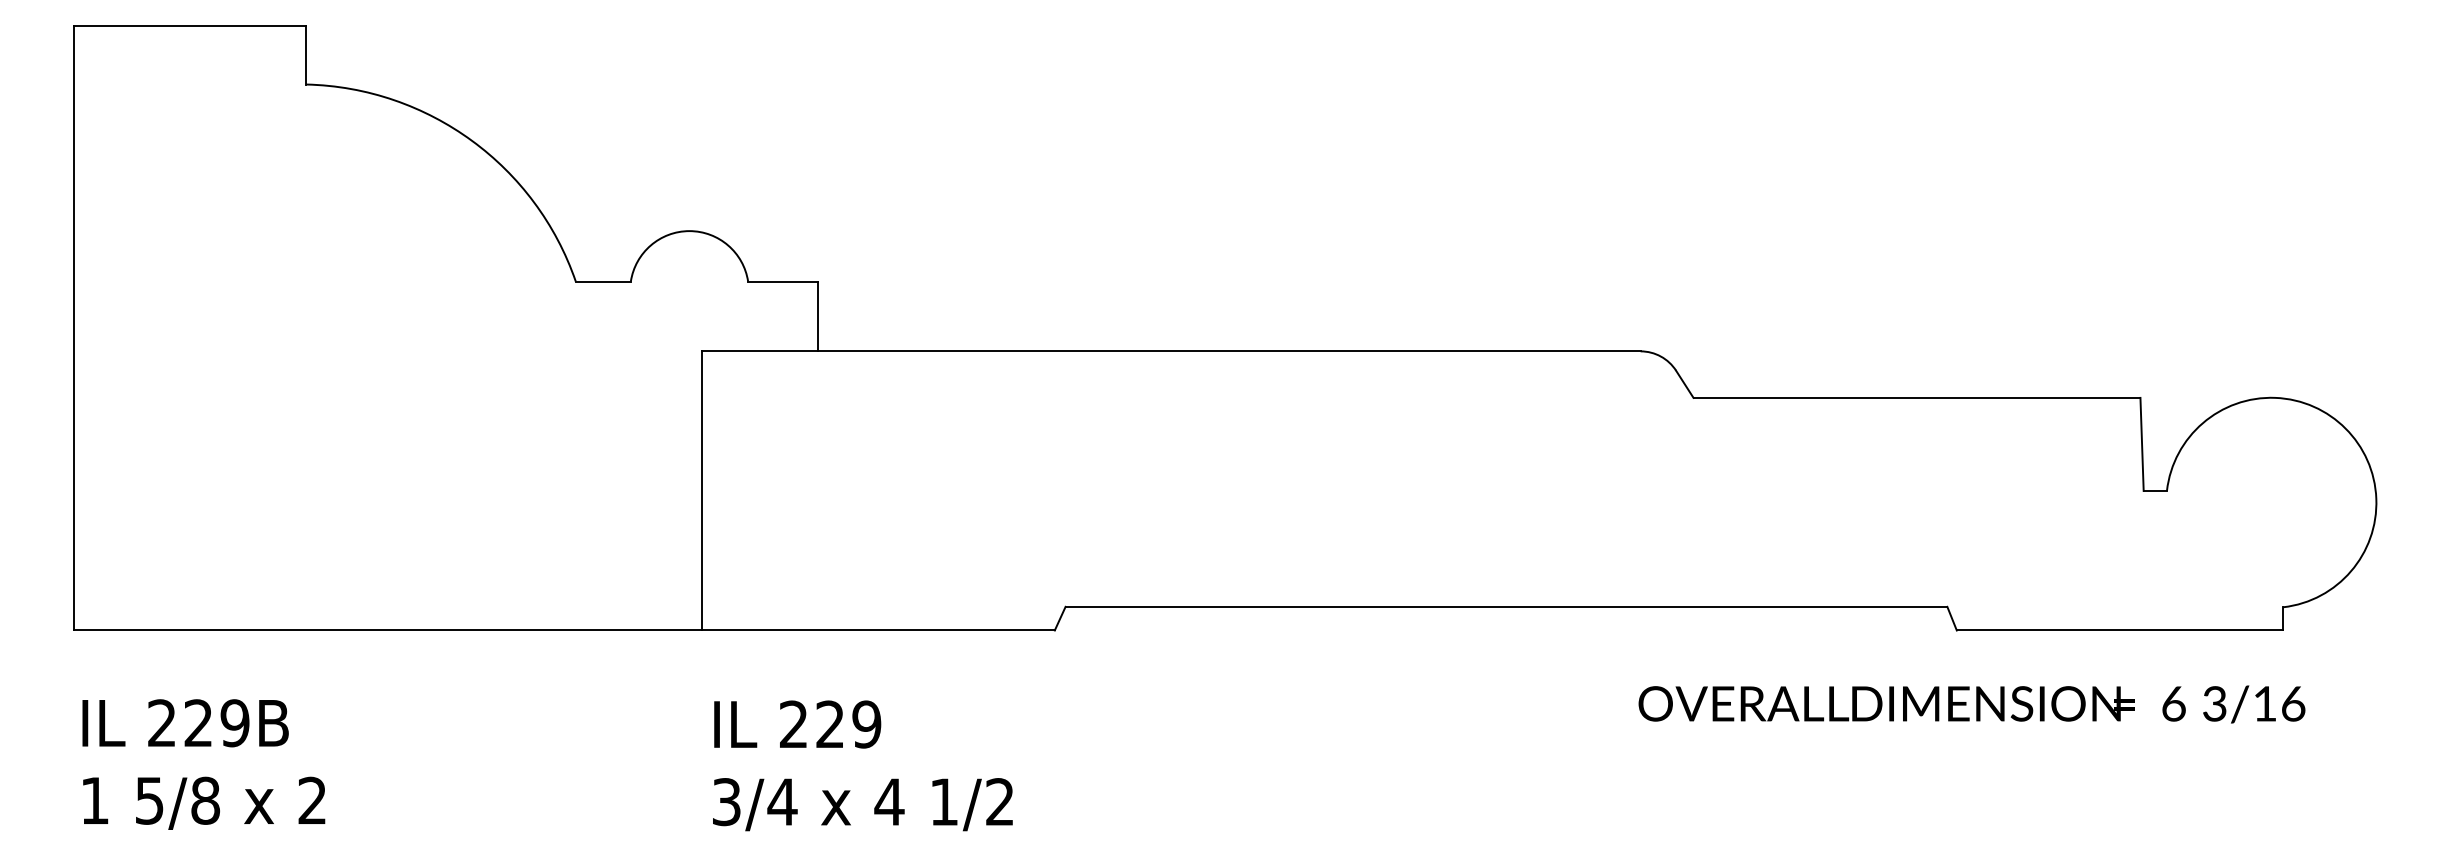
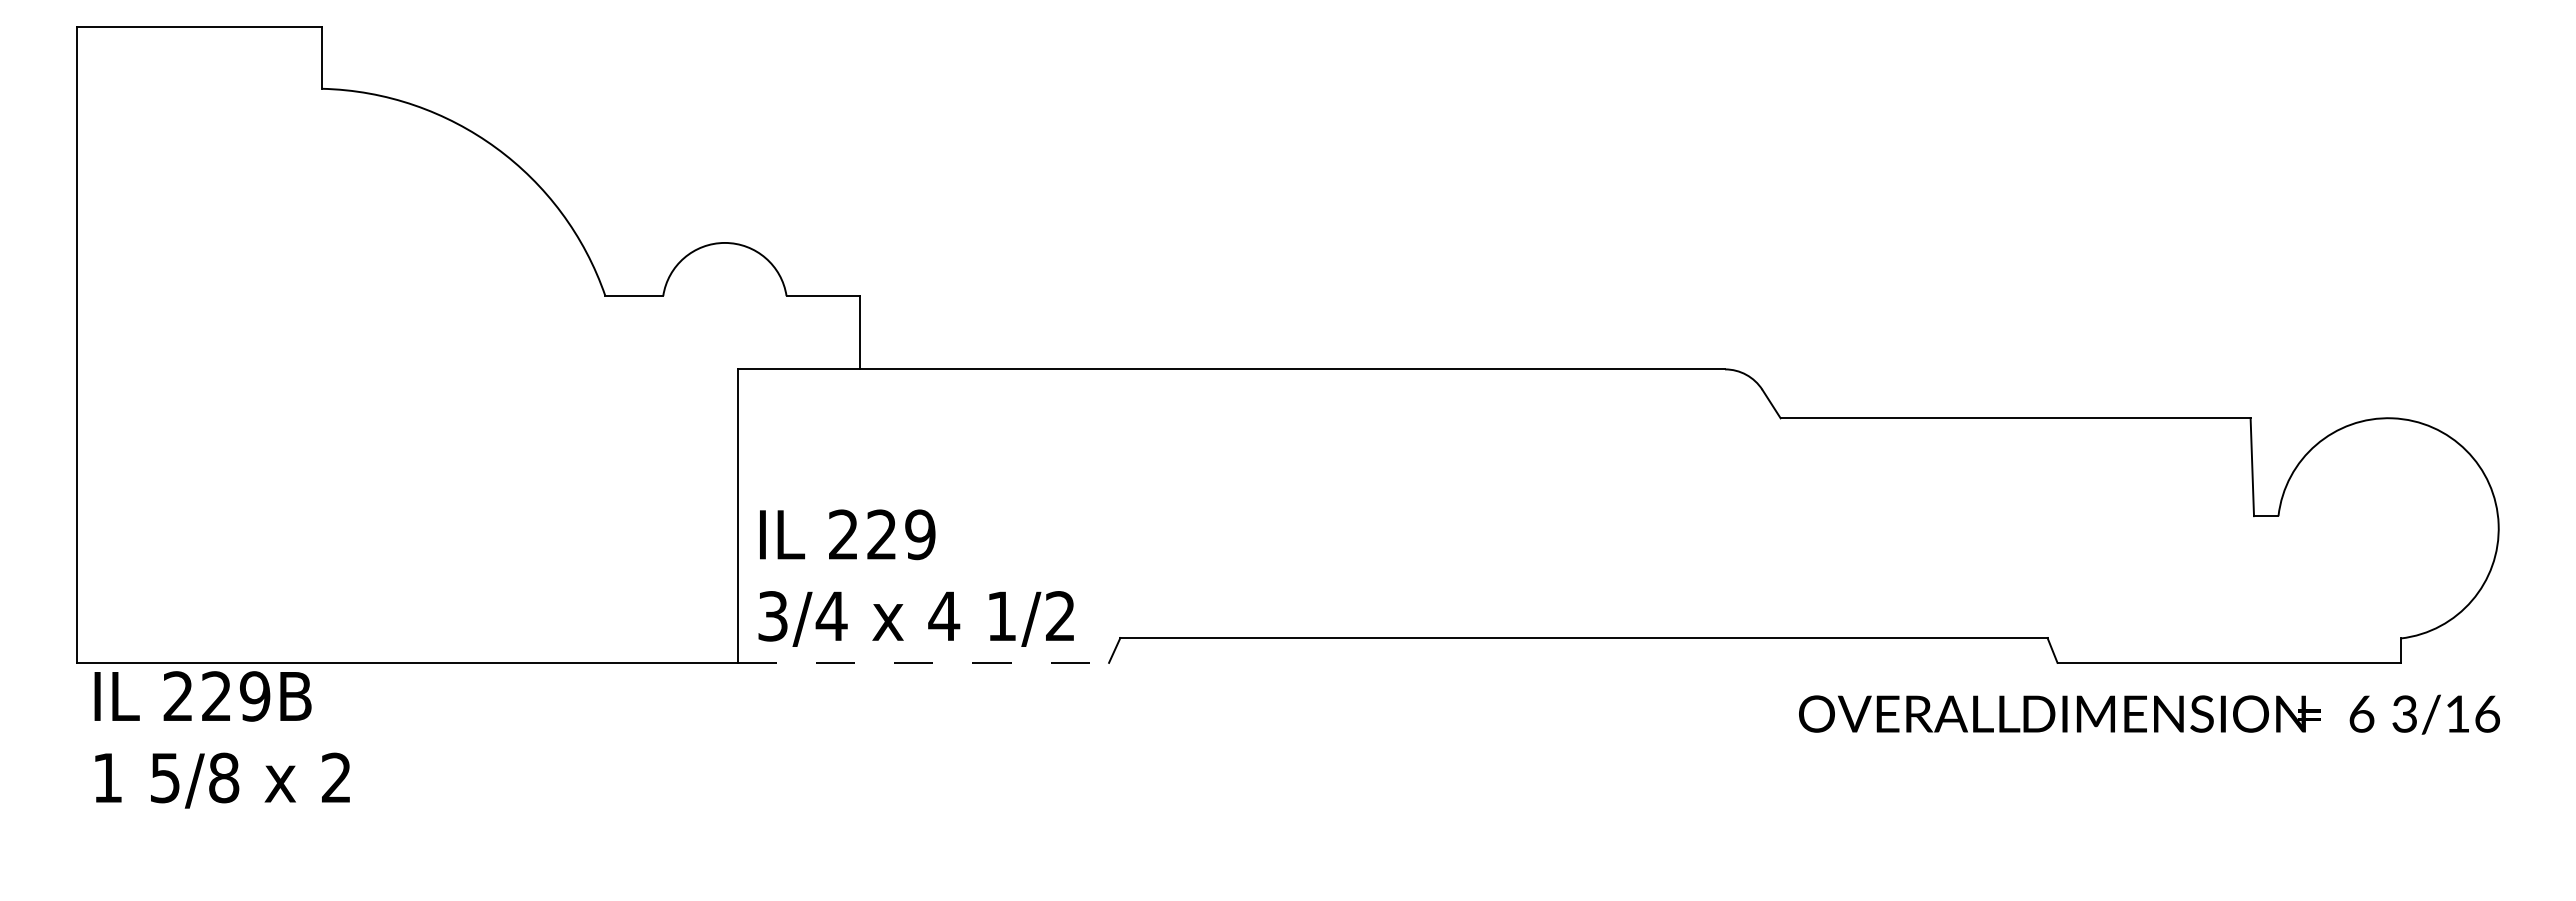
line: (878, 630) -> (923, 662), solid -> dashed
text: (1972, 704) -> (2149, 714), moved
text: (203, 764) -> (221, 739), moved
text: (862, 765) -> (915, 577), moved

